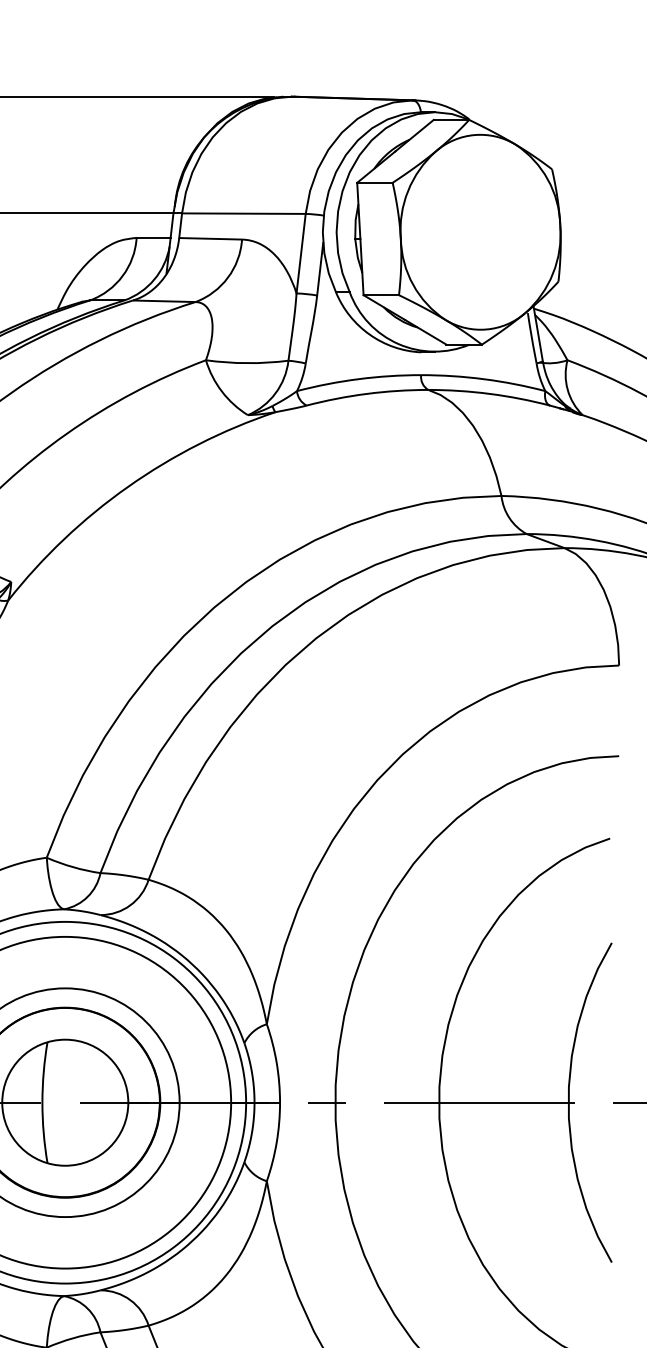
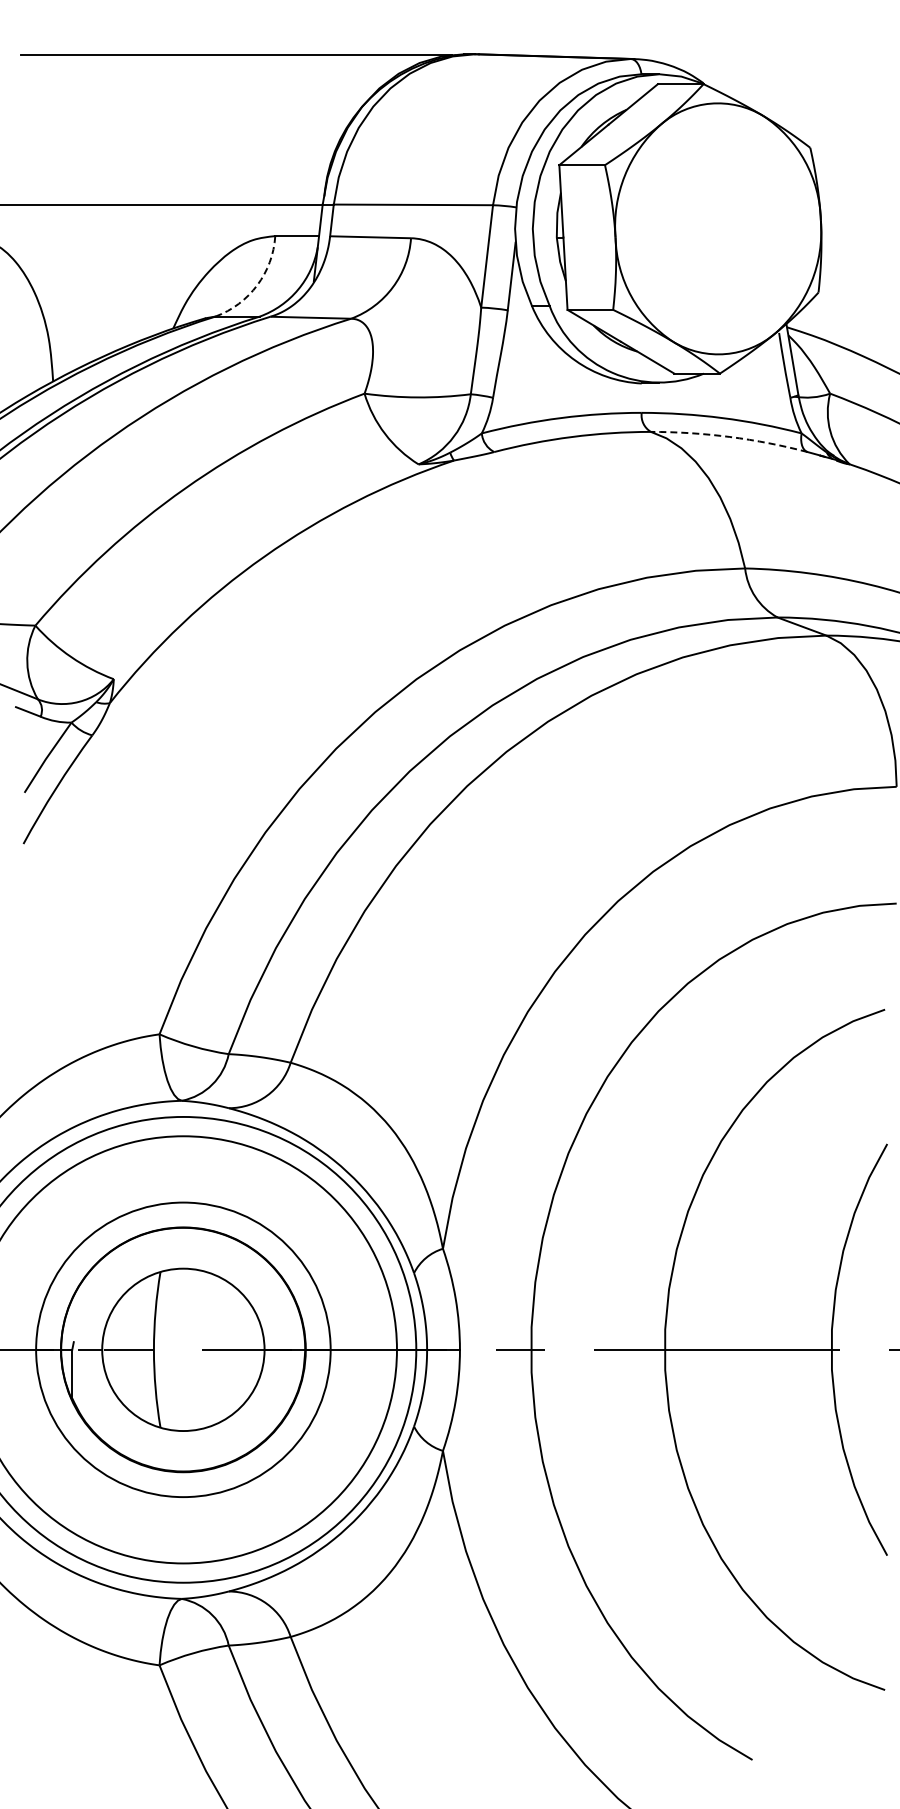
arc: (122, 276) -> (257, 285), solid -> dashed
arc: (489, 393) -> (729, 436), solid -> dashed

